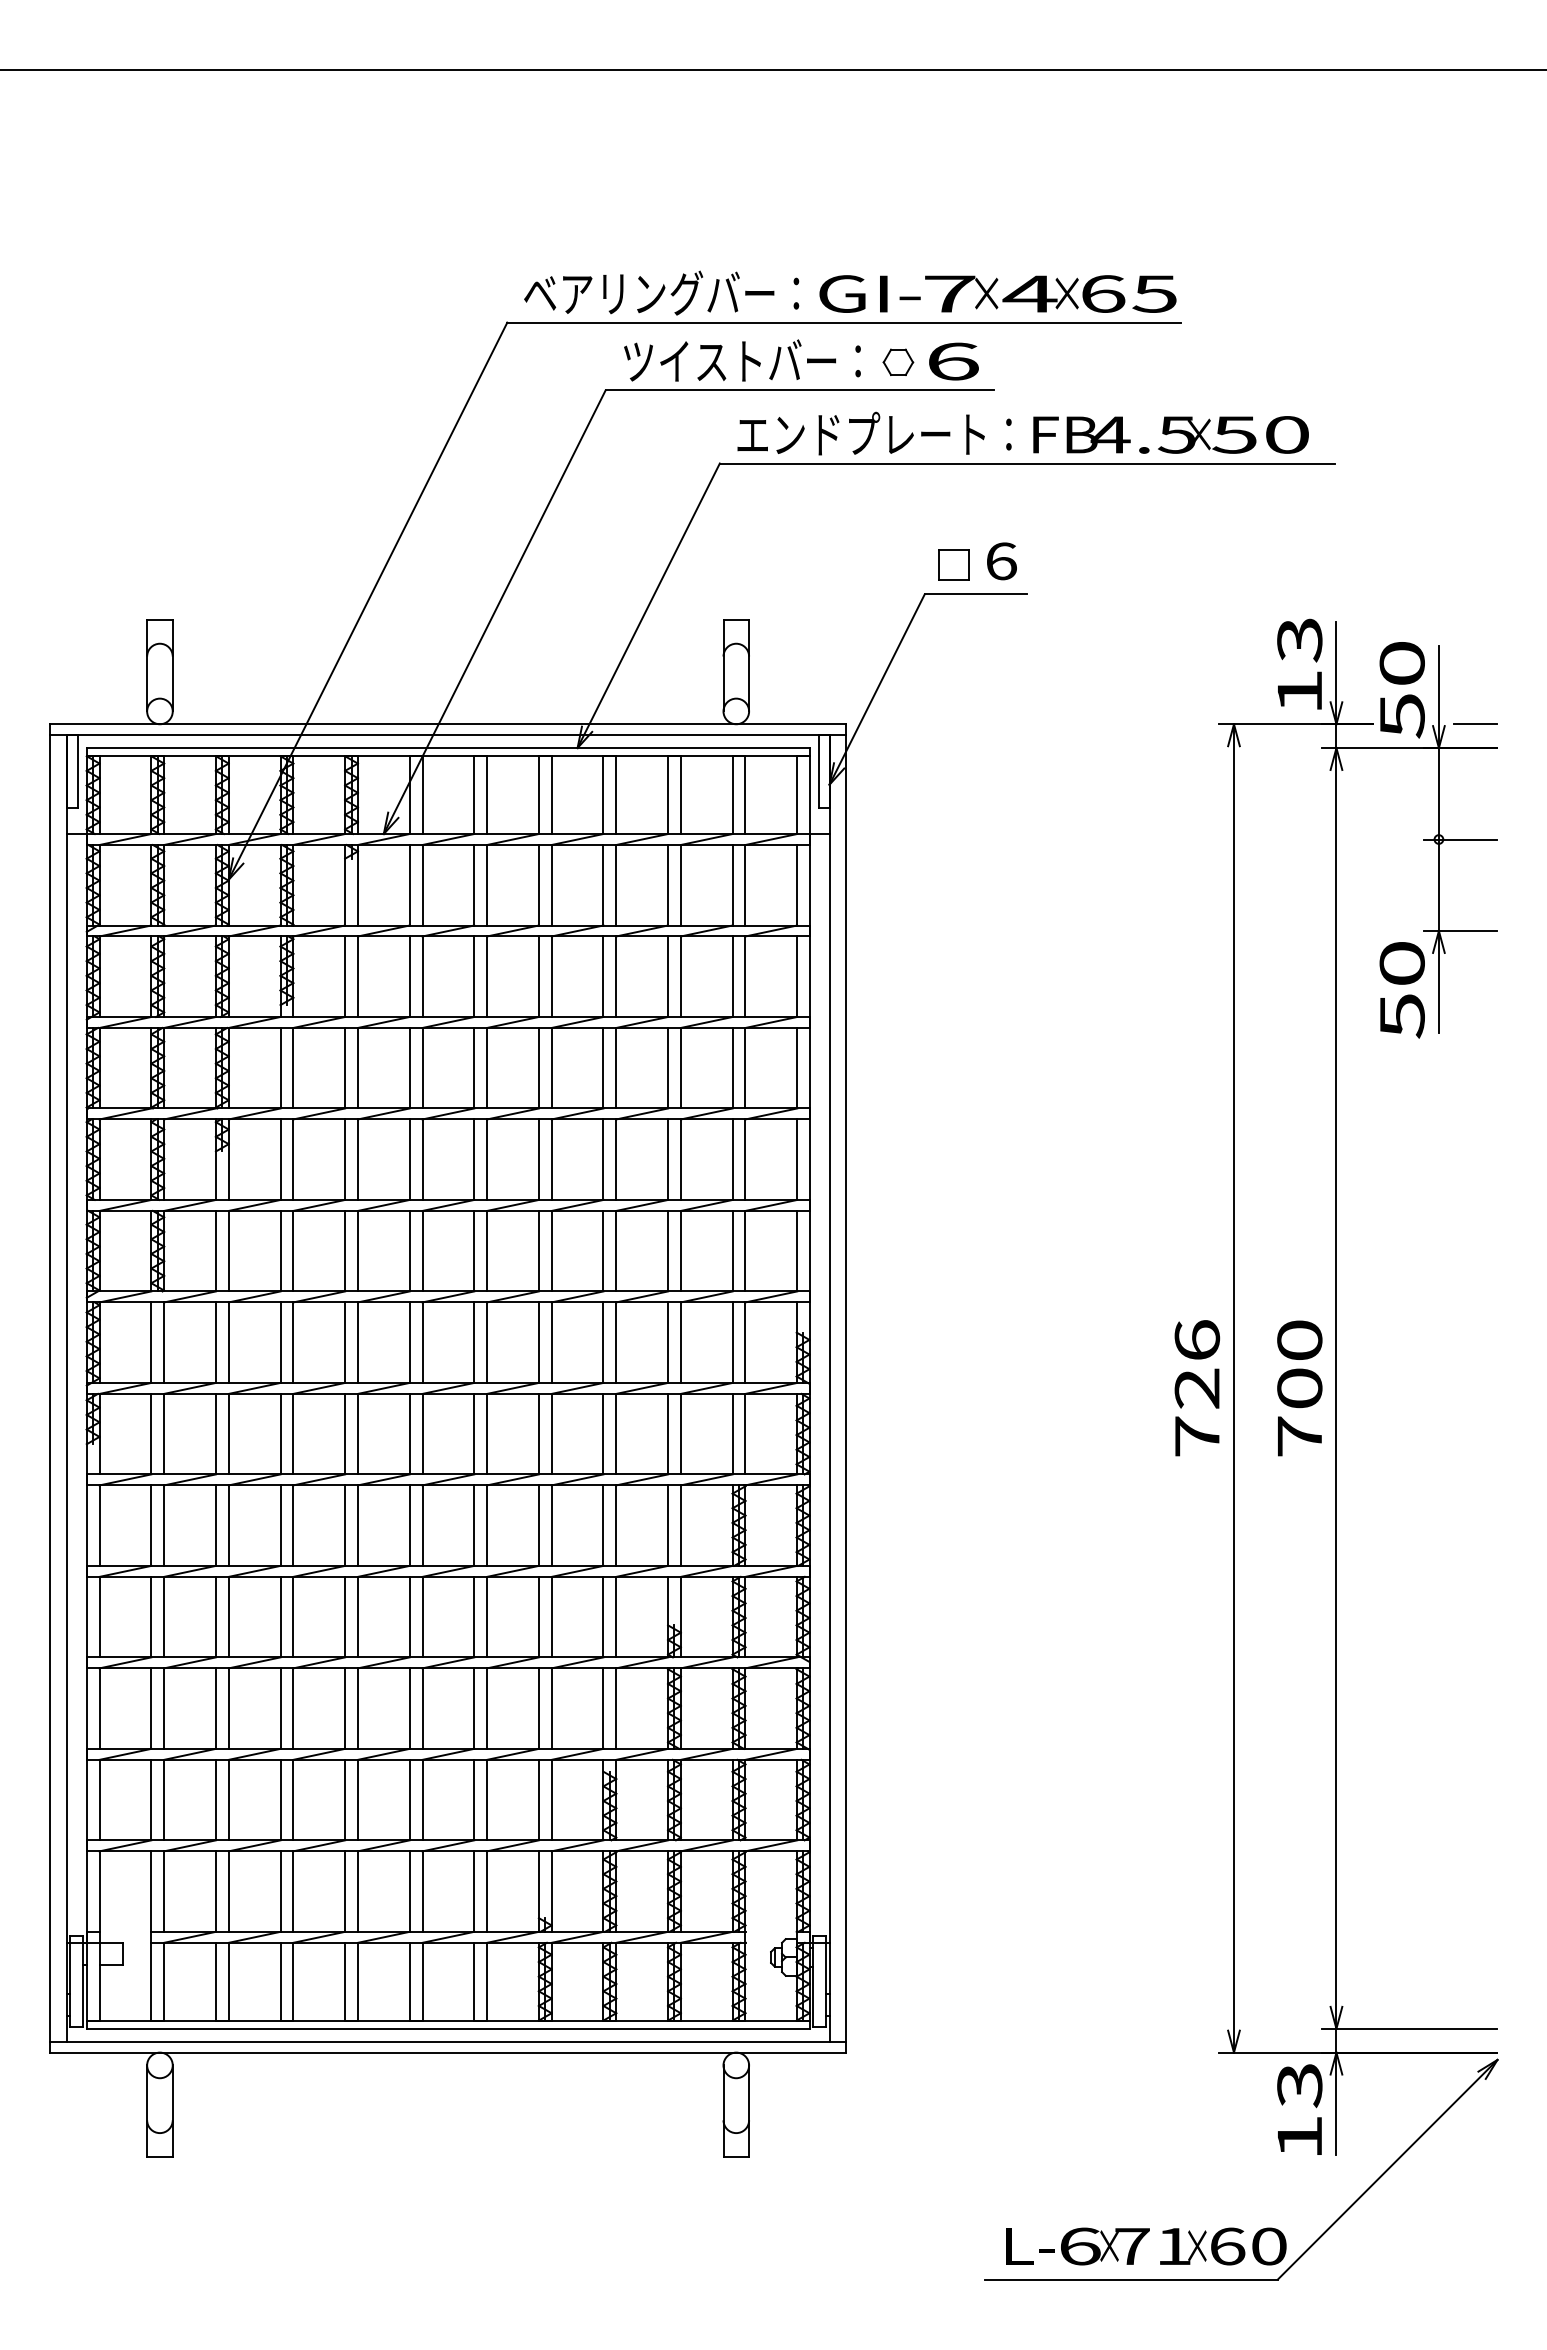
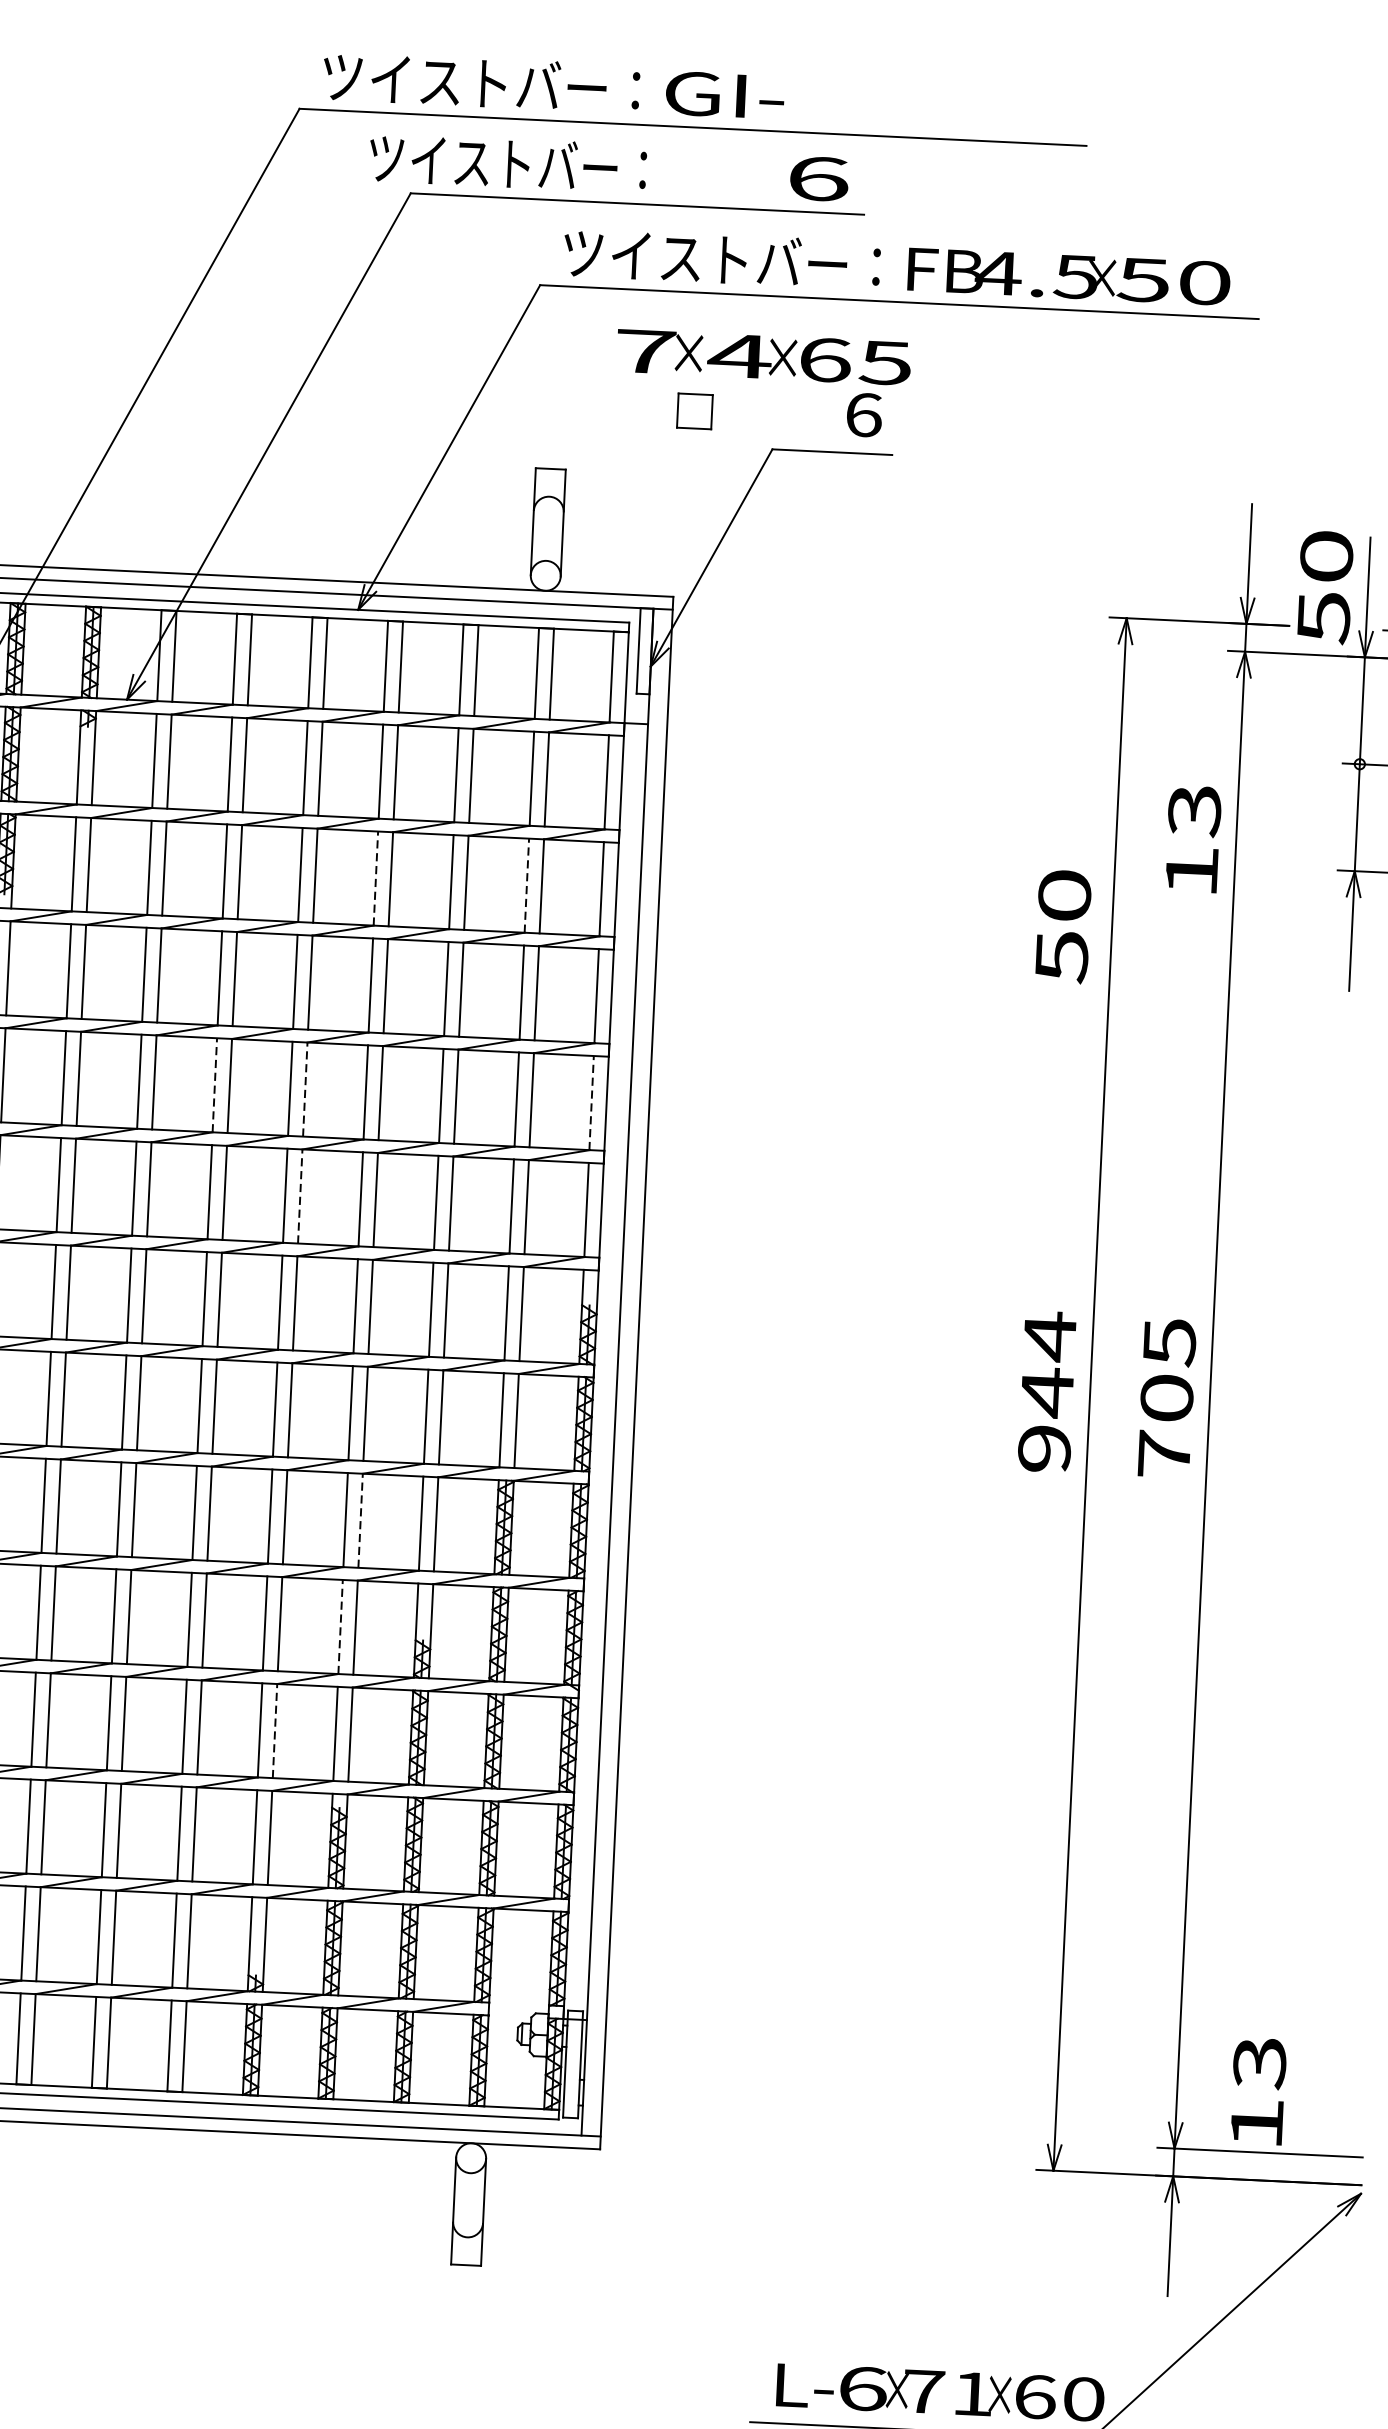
text: (661, 292) -> (481, 82), ベアリングバー： -> ツイストバー：
text: (1050, 293) -> (763, 356), moved
text: (742, 360) -> (508, 163), moved
part: (898, 361) -> (754, 175), removed
text: (874, 433) -> (722, 258), エンドプレート： -> ツイストバー：
part: (953, 564) -> (694, 410), moved
text: (1299, 663) -> (1193, 838), moved
line: (603, 976) -> (375, 878), solid -> dashed
line: (732, 976) -> (526, 885), solid -> dashed
text: (1401, 990) -> (1062, 927), moved
line: (474, 1159) -> (215, 1085), solid -> dashed
line: (551, 1159) -> (305, 1089), solid -> dashed
line: (796, 1159) -> (591, 1102), solid -> dashed
line: (551, 1250) -> (300, 1195), solid -> dashed
text: (1299, 1340) -> (1169, 1342), 700 -> 705
text: (1197, 1387) -> (1047, 1391), 726 -> 944
line: (616, 1525) -> (360, 1520), solid -> dashed
line: (603, 1616) -> (340, 1626), solid -> dashed
line: (551, 1708) -> (274, 1730), solid -> dashed
text: (1299, 2109) -> (1258, 2091), moved

